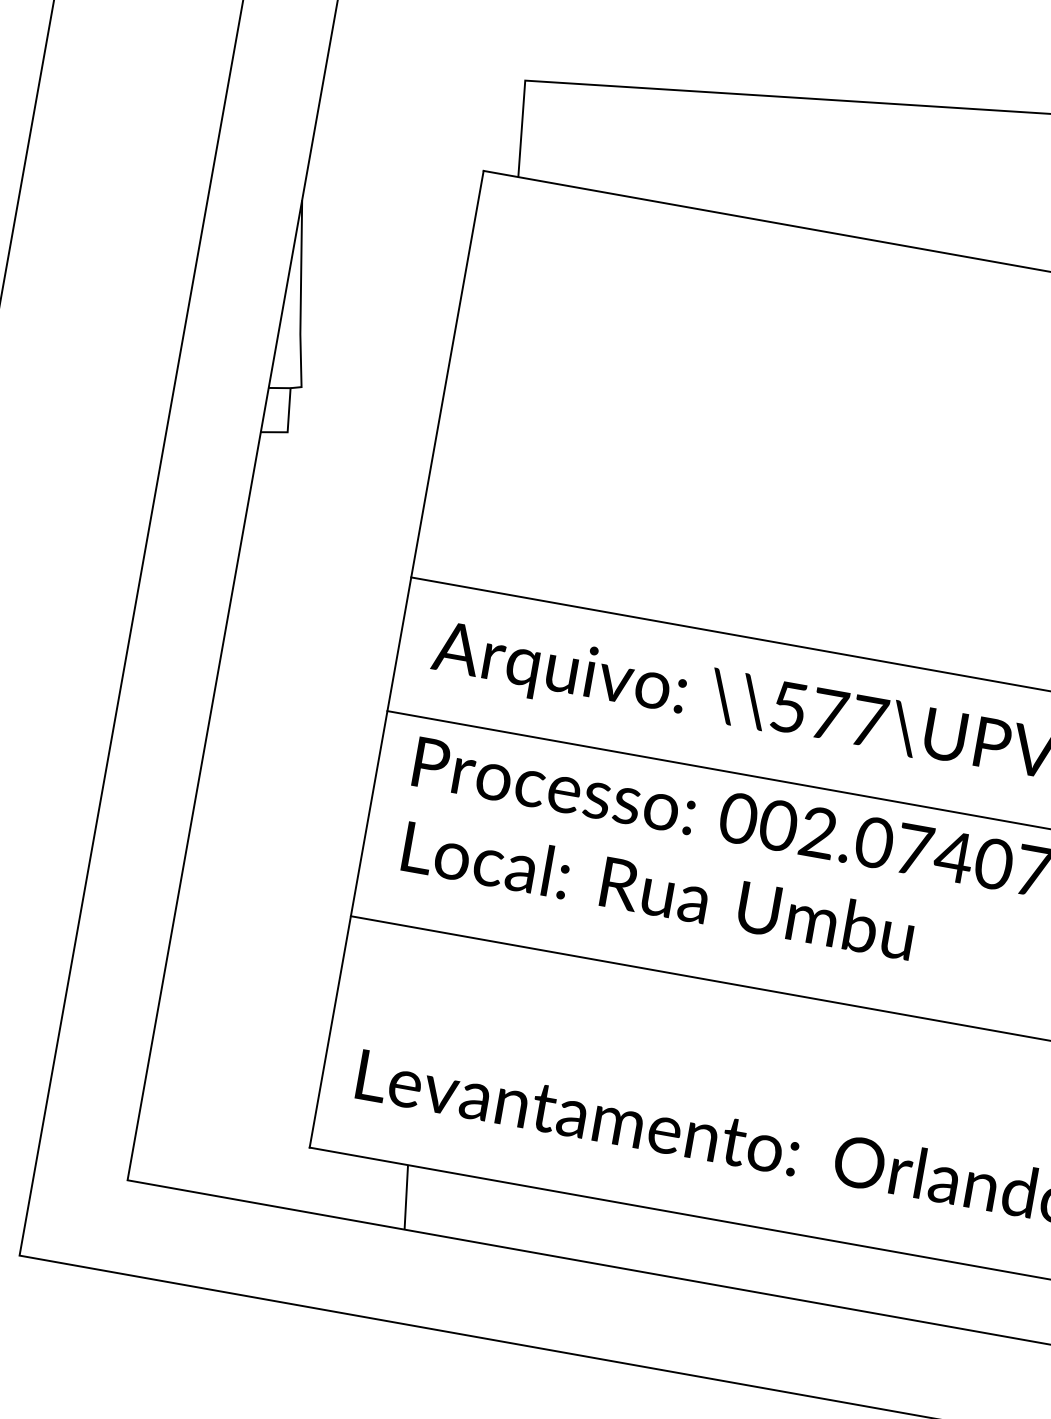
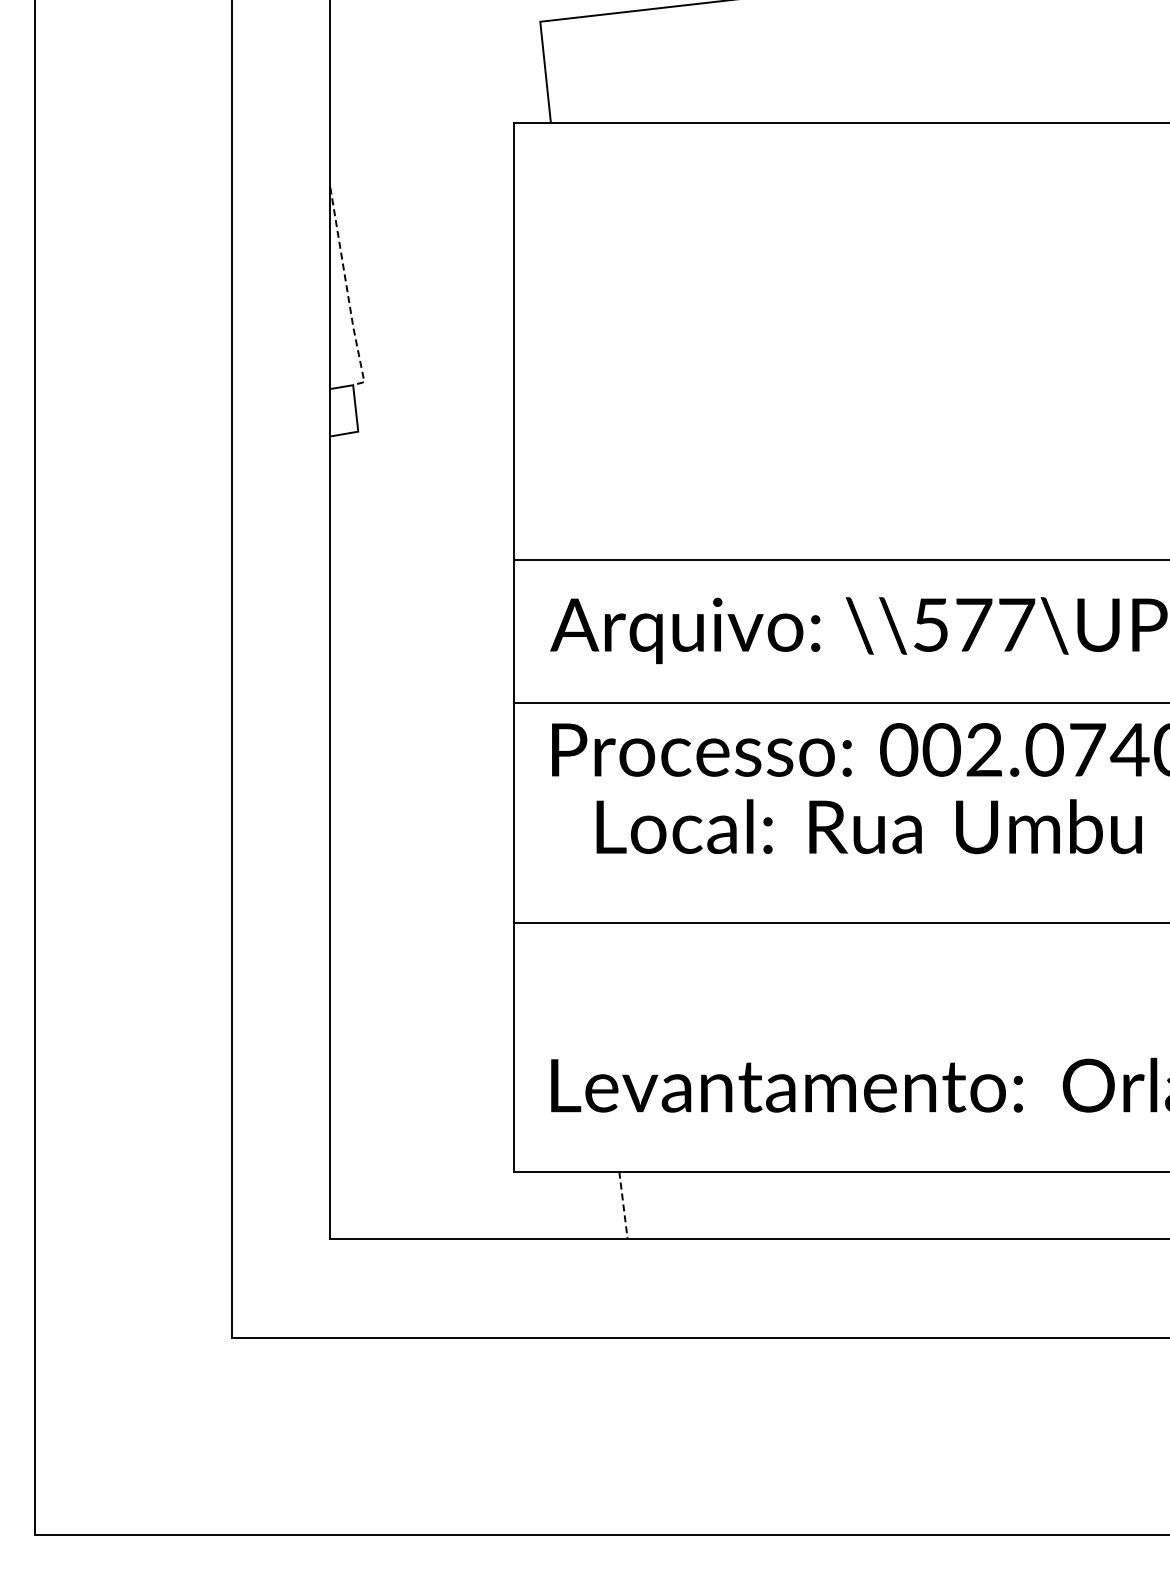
line: (300, 299) -> (347, 291), solid -> dashed
text: (658, 890) -> (868, 826), moved
line: (406, 1198) -> (623, 1206), solid -> dashed

